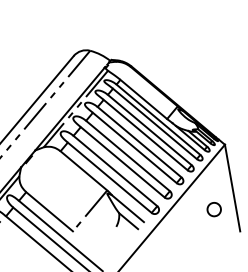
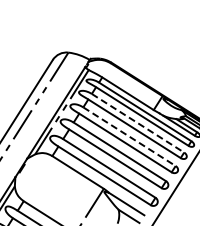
line: (149, 130) -> (137, 123), solid -> dashed
line: (139, 142) -> (129, 136), solid -> dashed

